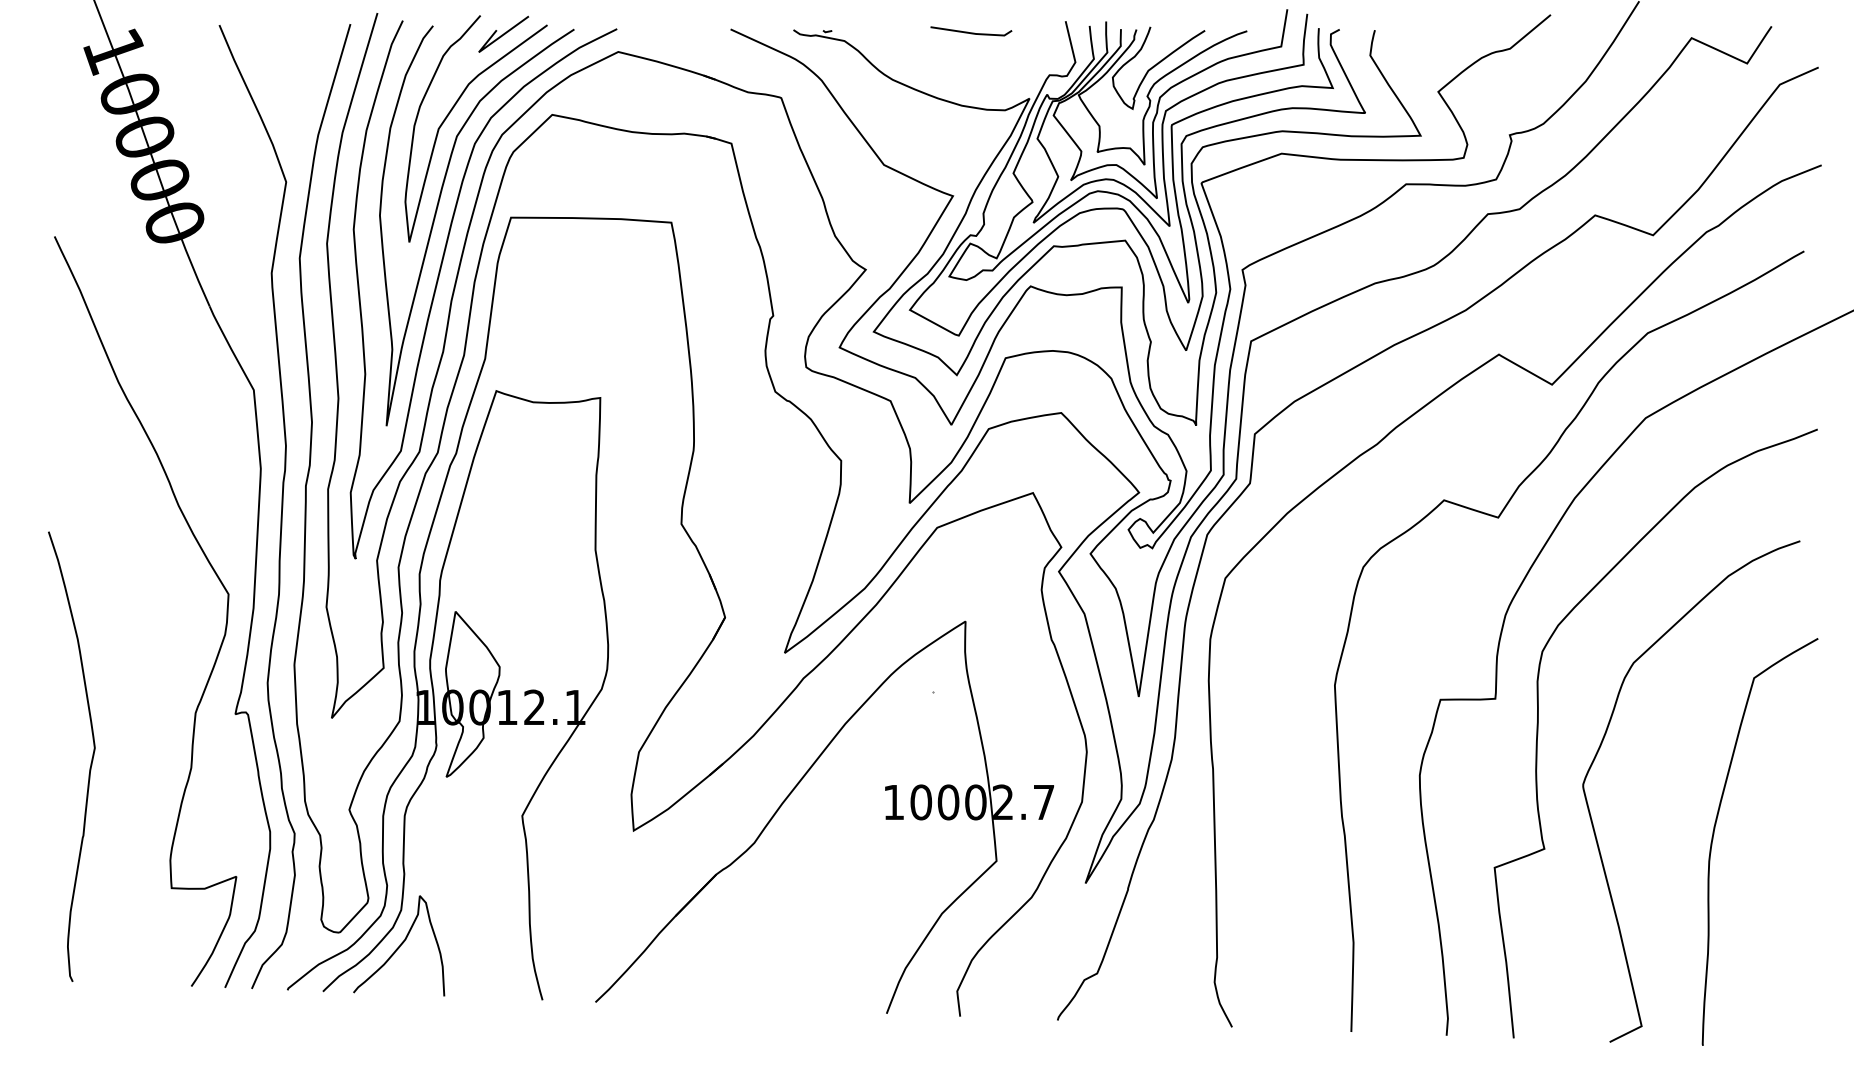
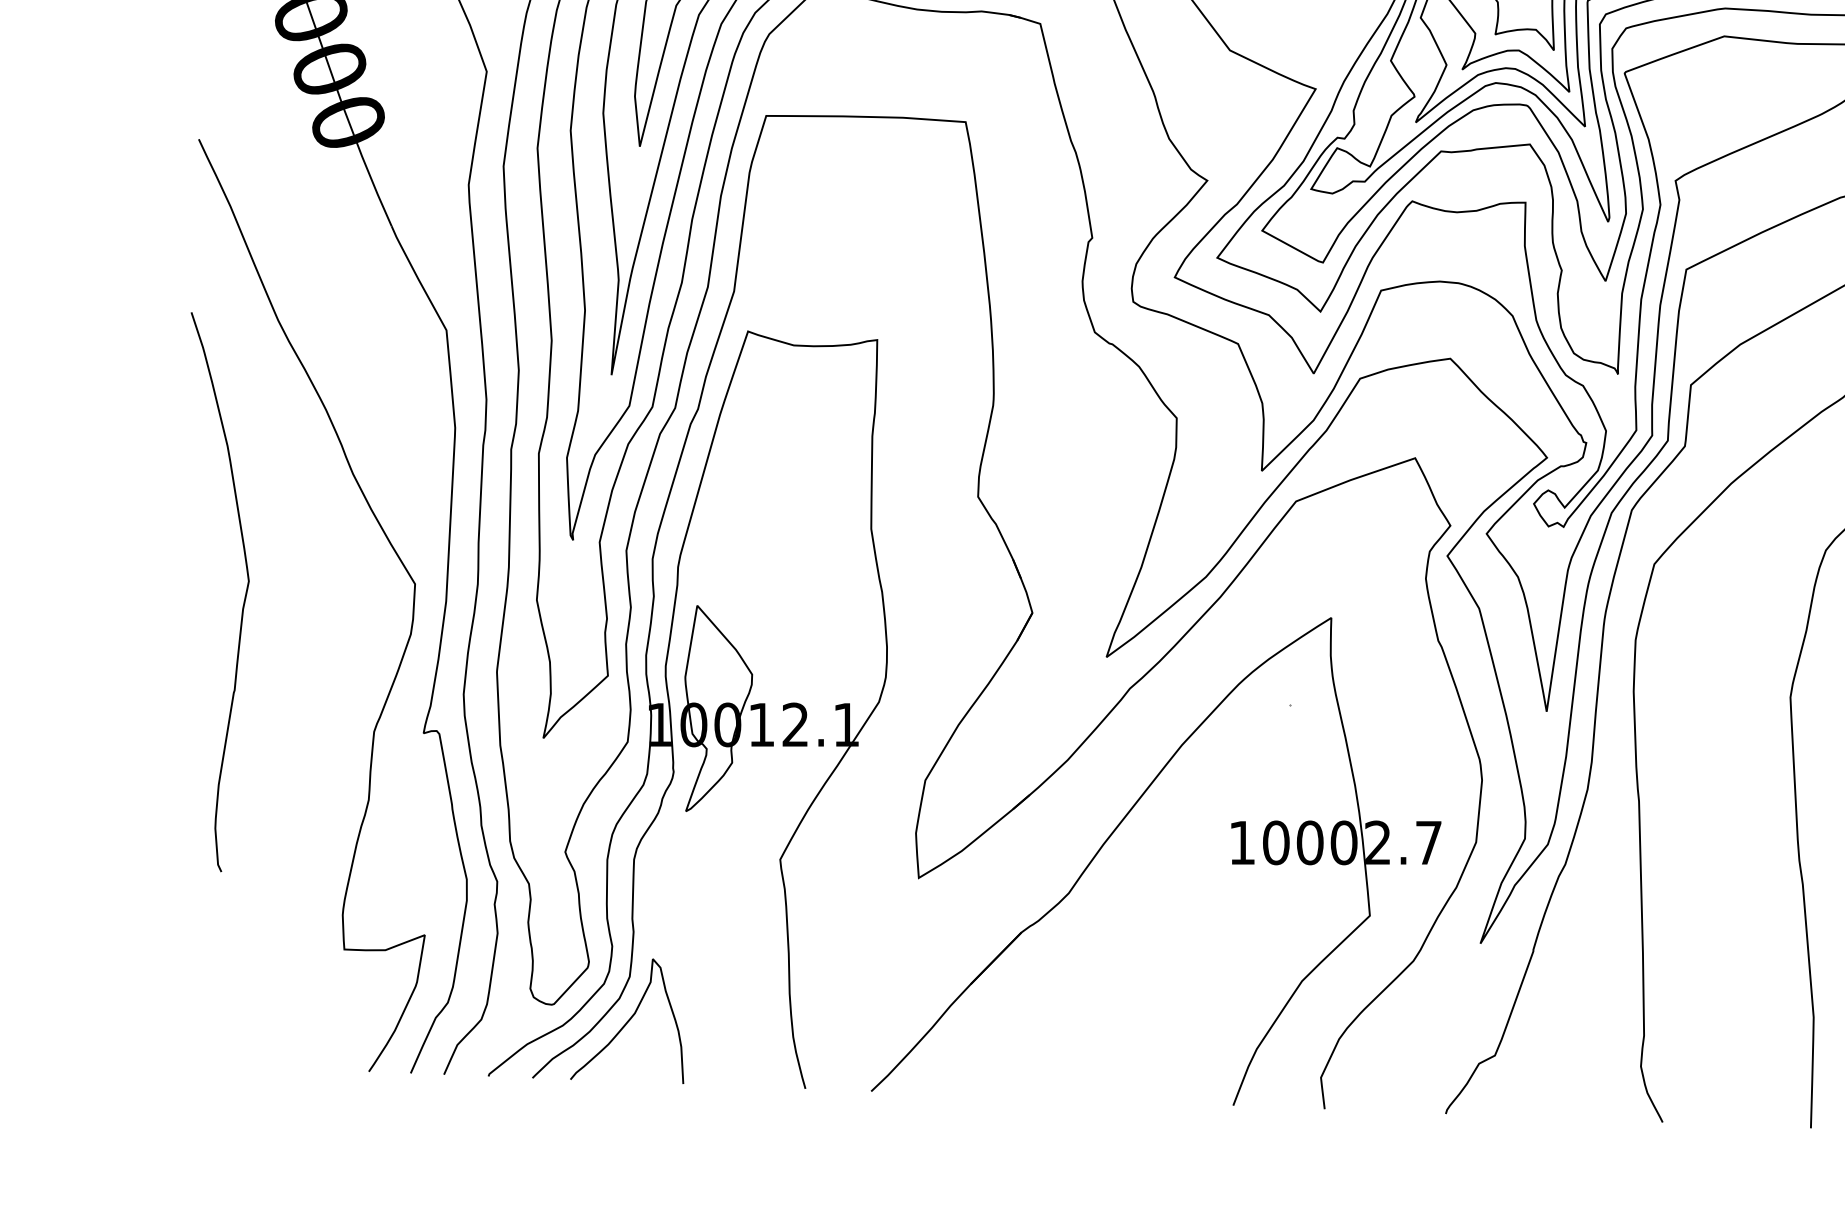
curve: (91, 758) -> (244, 594), moved

